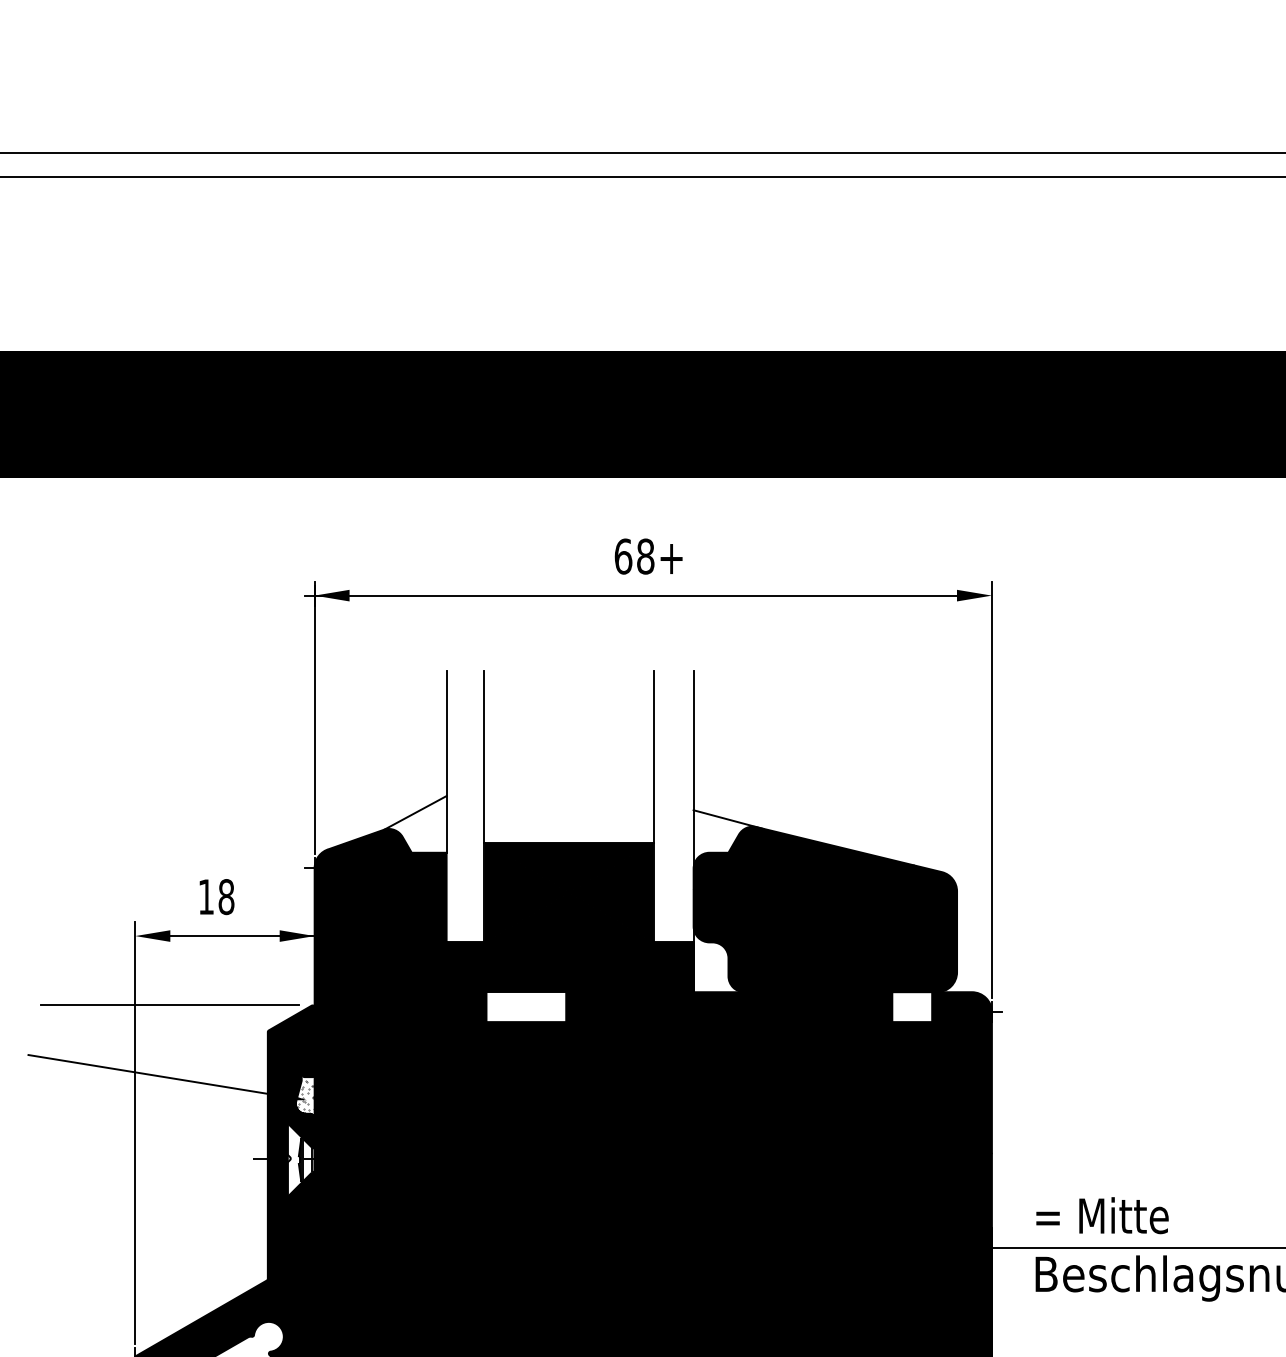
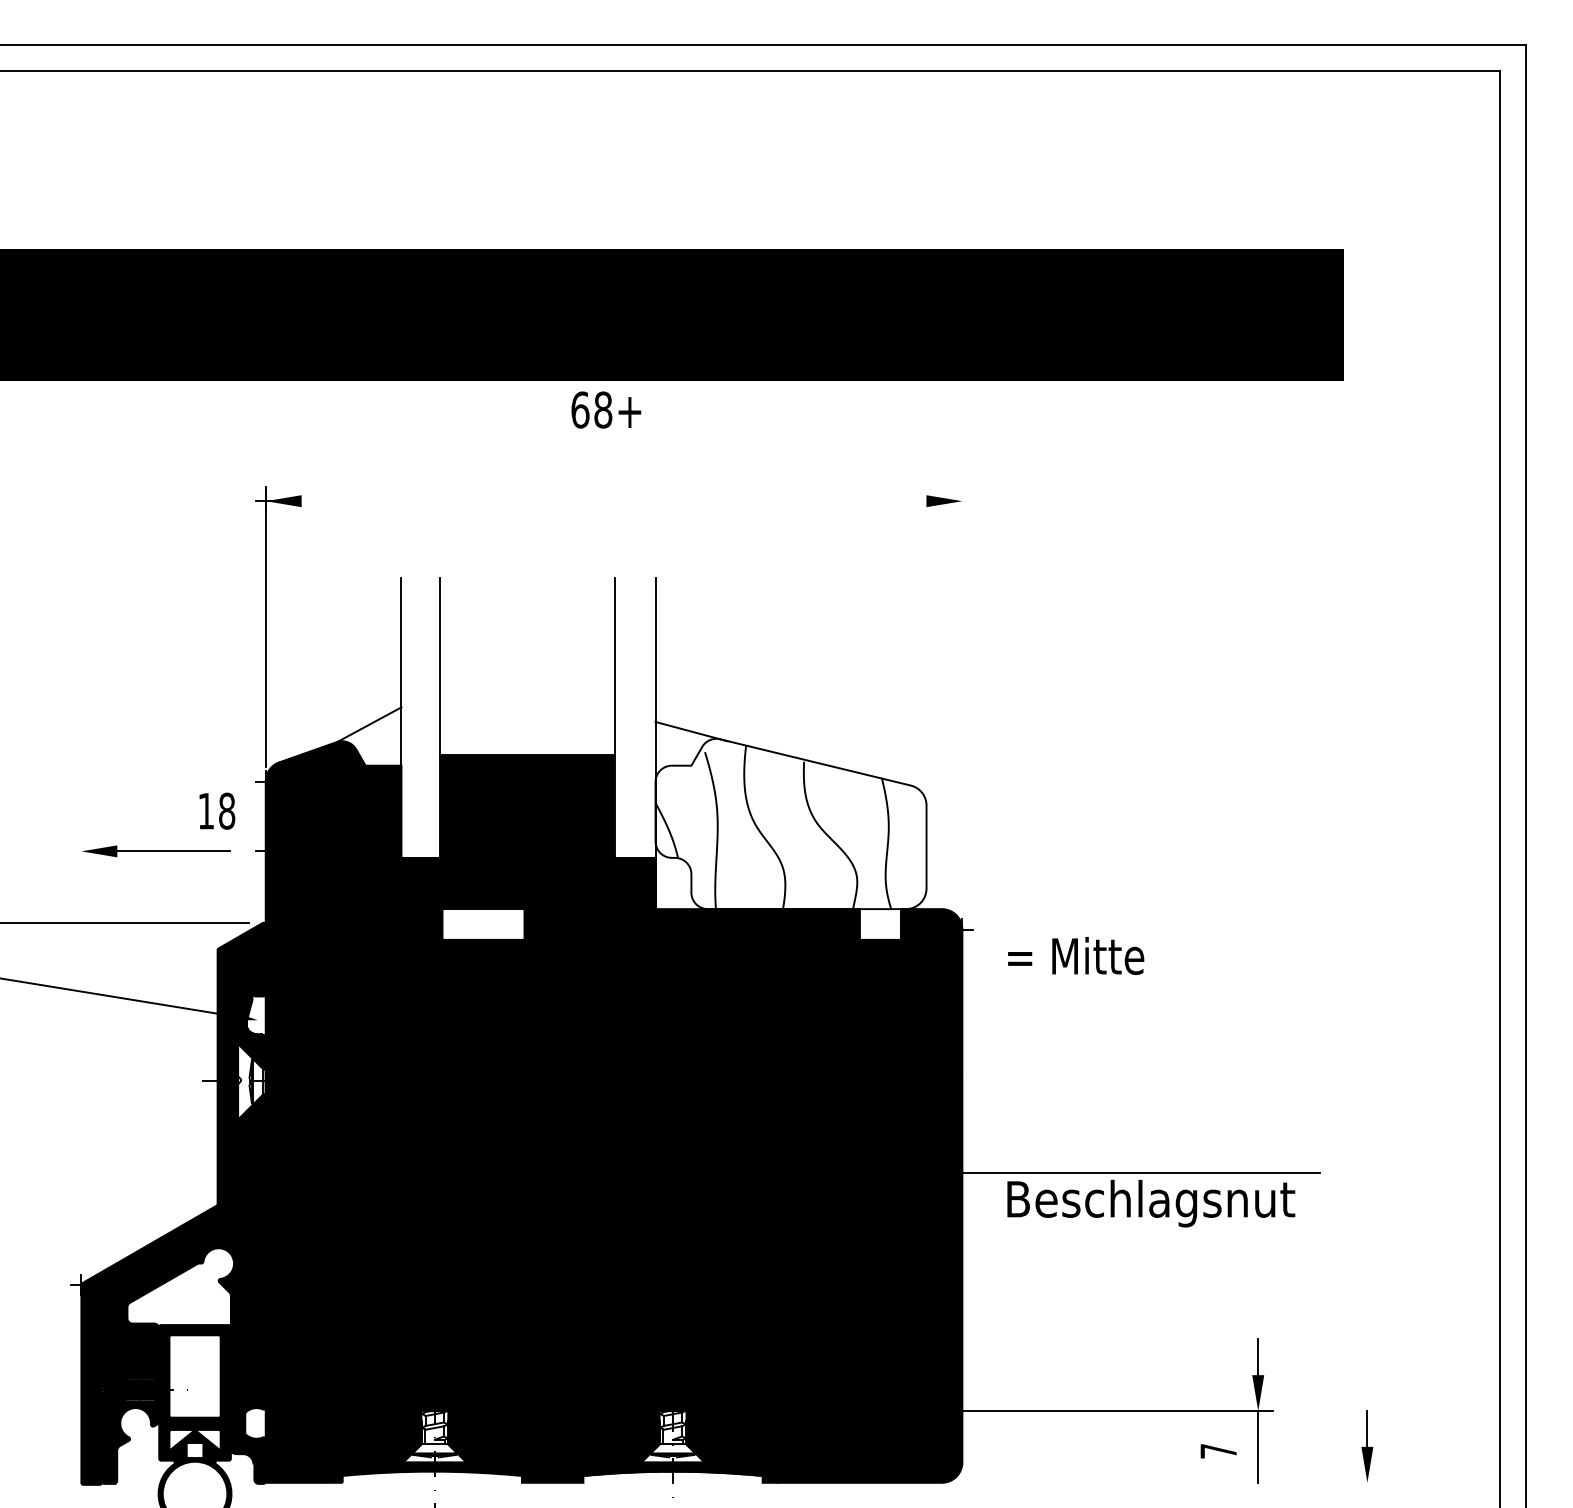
text: (648, 556) -> (606, 409), moved
line: (652, 595) -> (613, 501), removed
line: (992, 789) -> (962, 700), removed
text: (217, 896) -> (217, 810), moved
fill: (824, 908) -> (790, 823), removed
fill: (296, 936) -> (247, 851), removed
hatch: (305, 1096) -> (256, 1016), removed
line: (135, 1132) -> (81, 1053), removed
text: (1102, 1215) -> (1076, 955), moved

